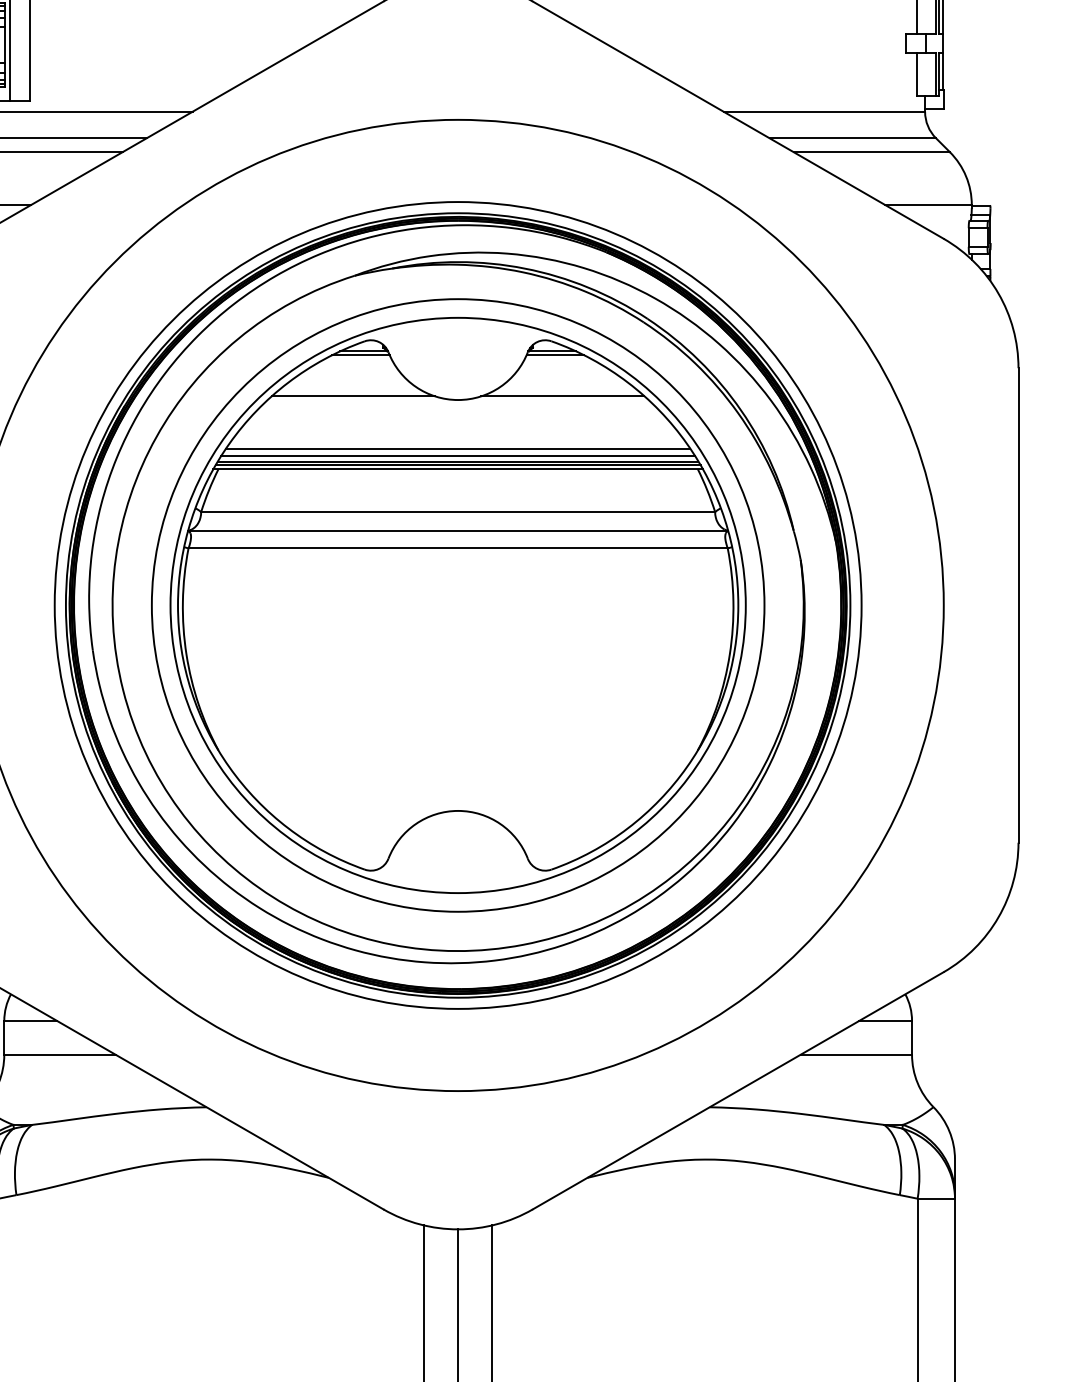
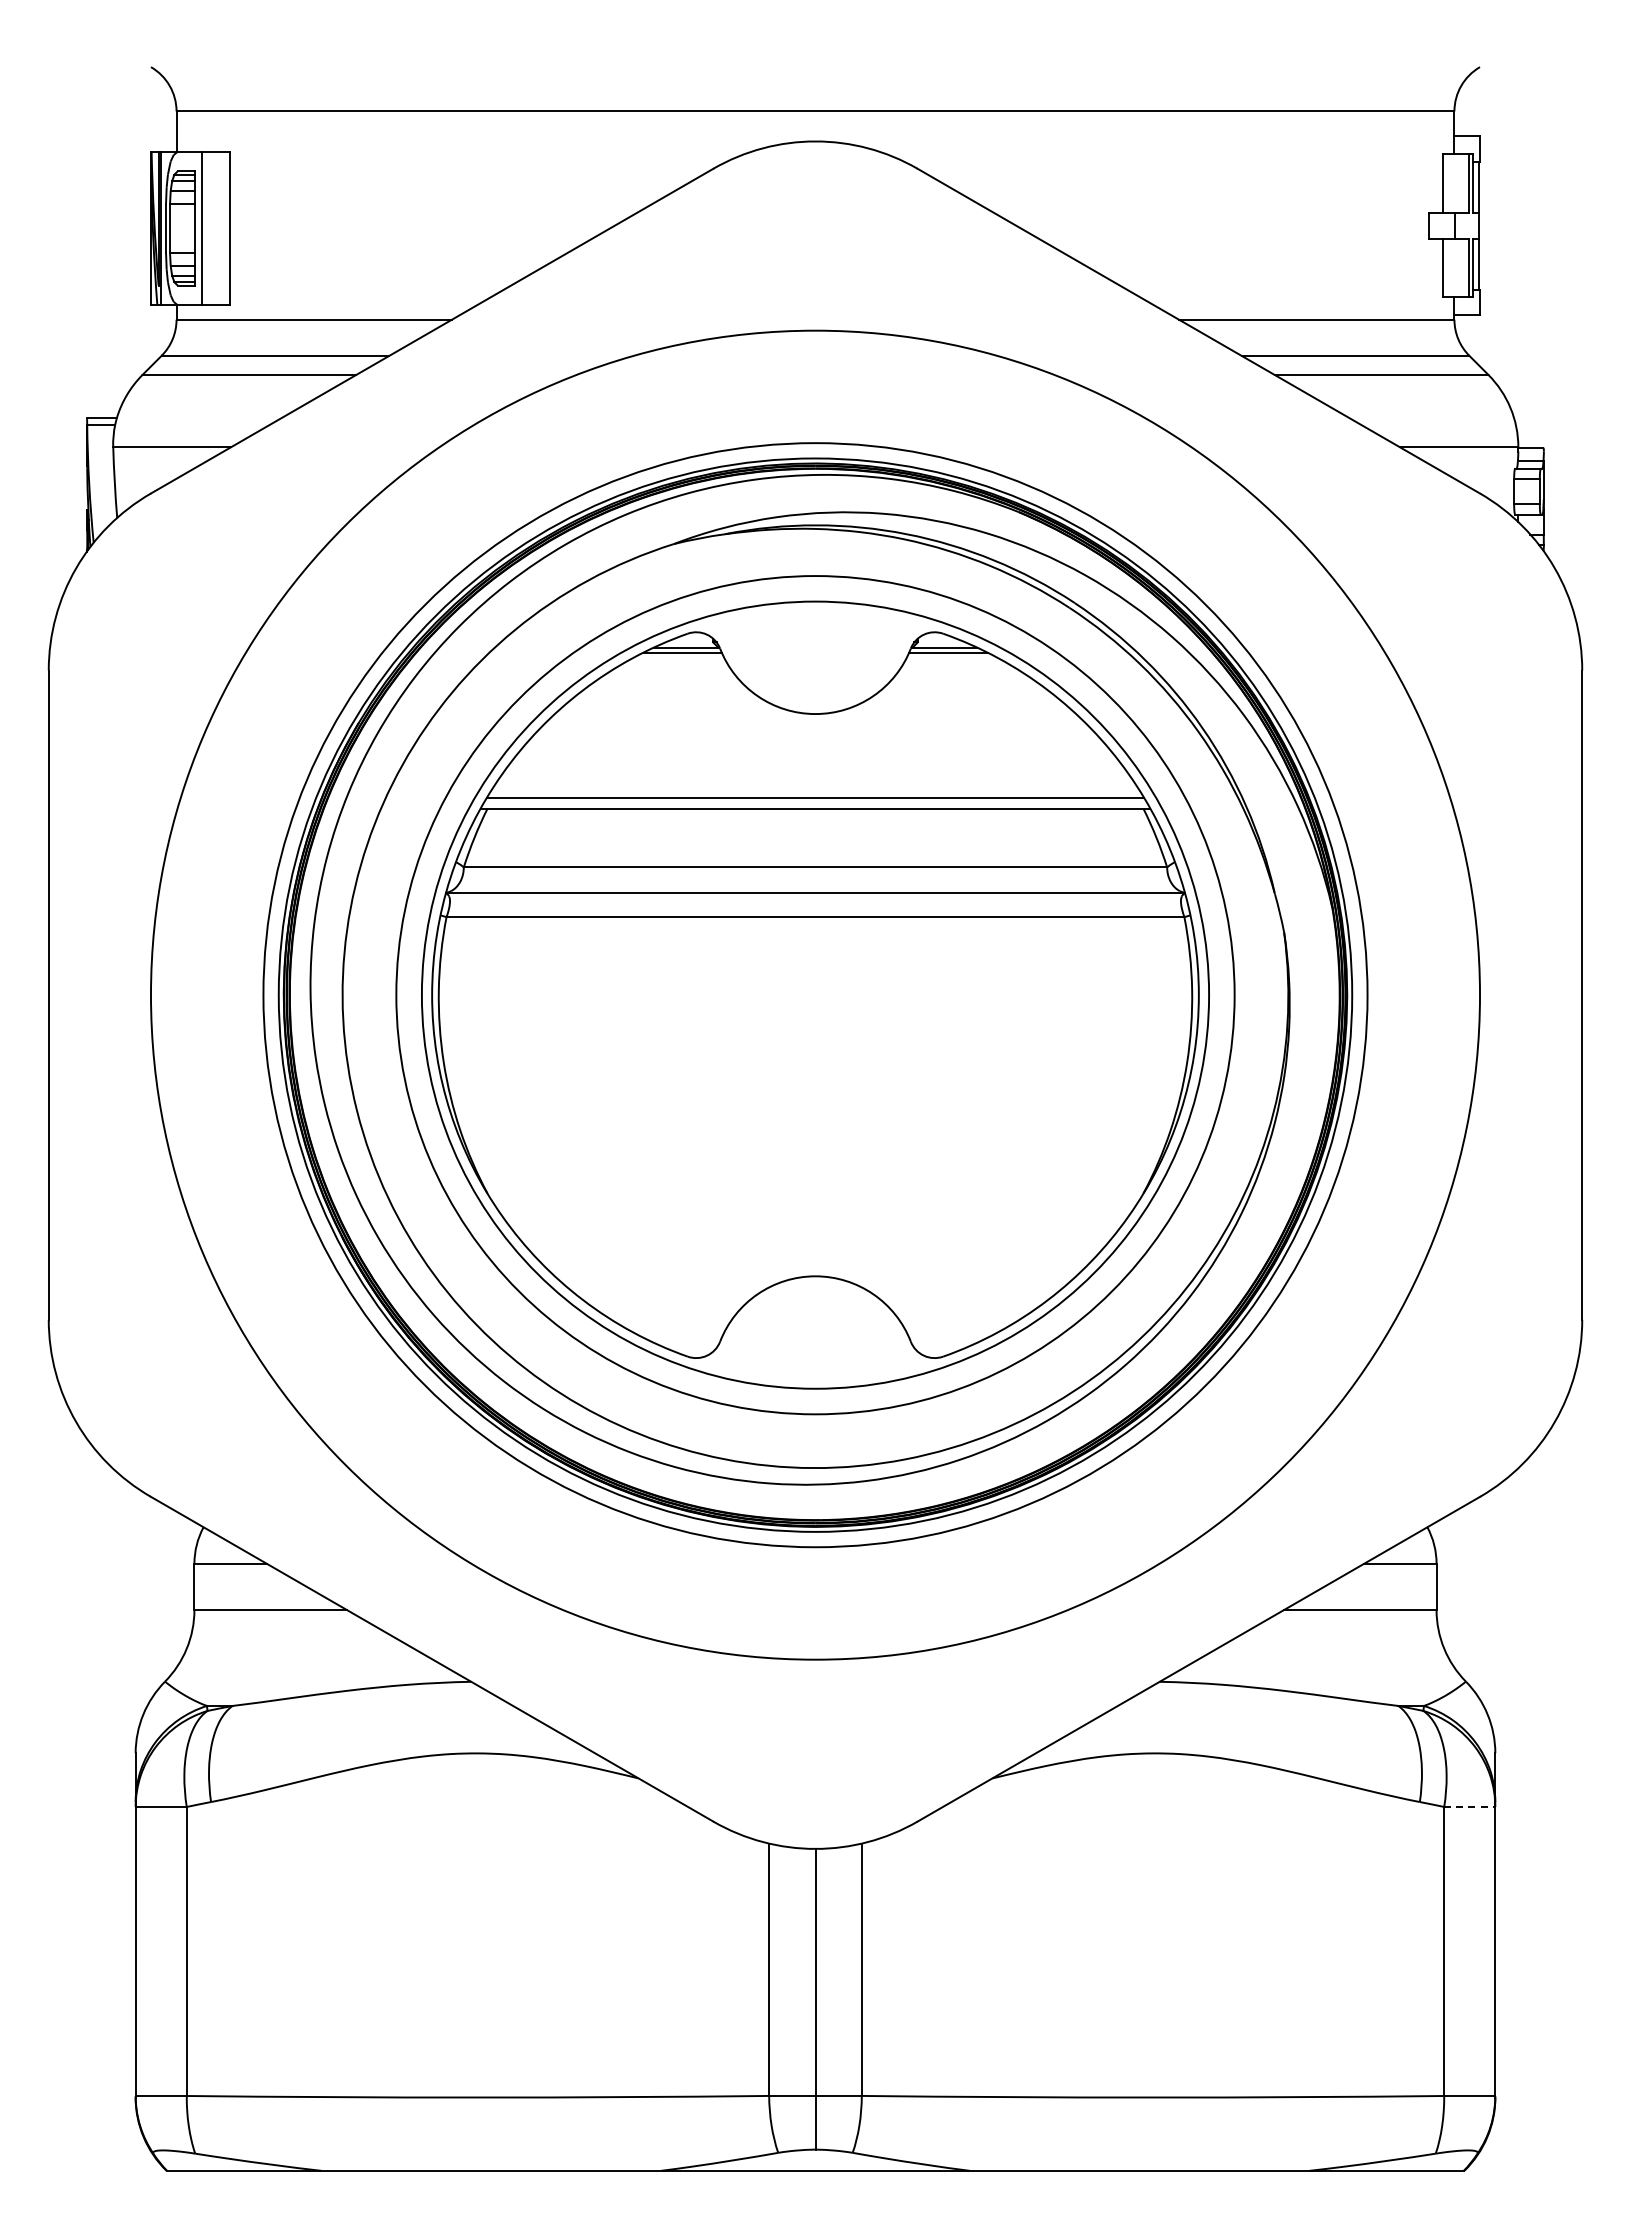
line: (352, 395) -> (671, 708), removed
line: (562, 395) -> (958, 708), removed
line: (458, 448) -> (815, 780), removed
line: (458, 455) -> (815, 790), removed
line: (458, 465) -> (815, 803), removed
line: (936, 1199) -> (1469, 1807), solid -> dashed

